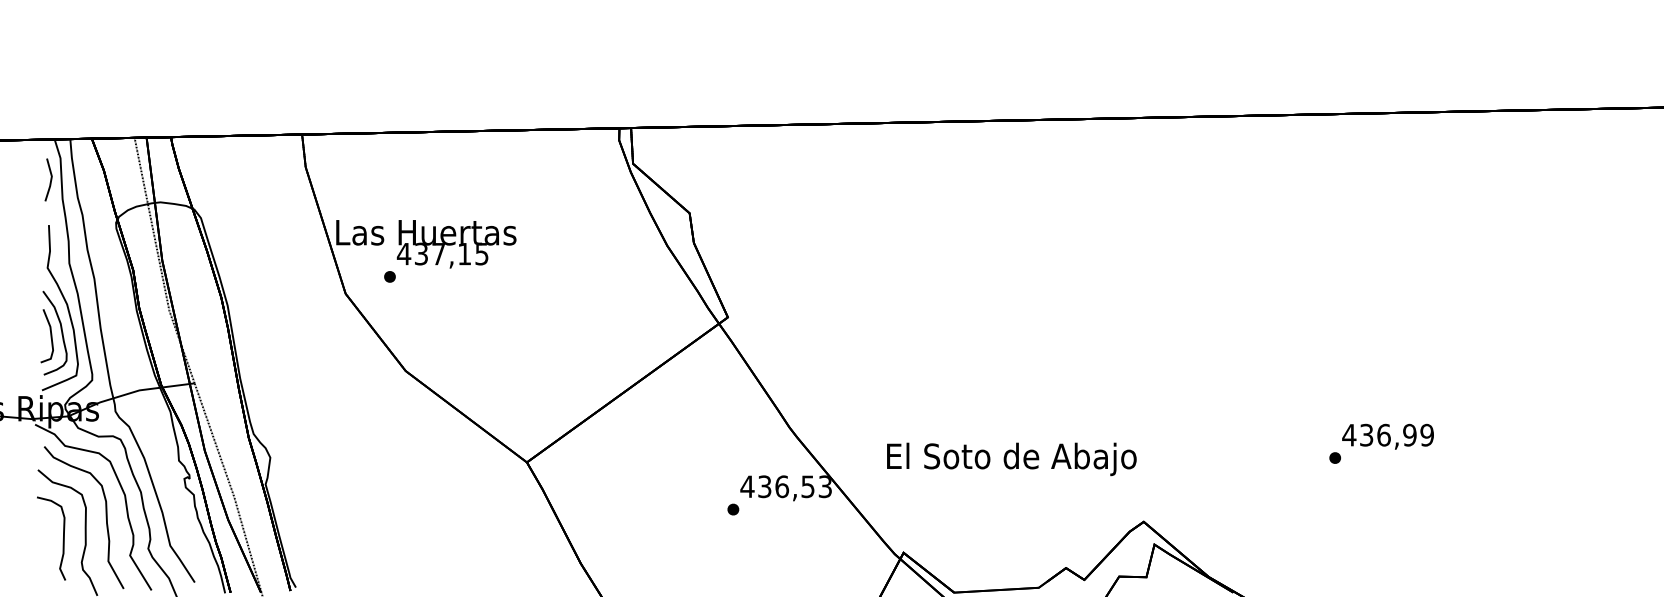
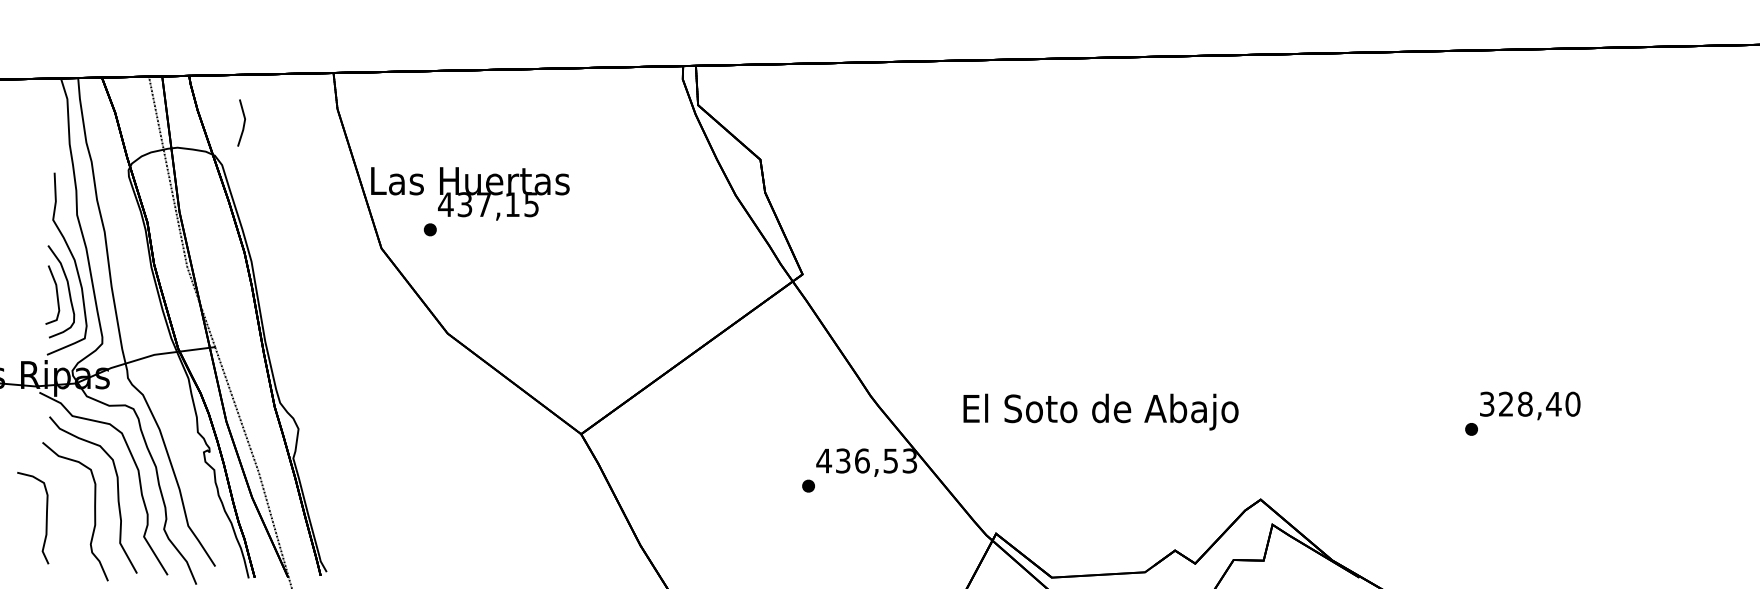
line: (50, 179) -> (243, 122), moved
text: (1388, 434) -> (1530, 403), 436,99 -> 328,40
text: (1011, 459) -> (1100, 412), moved
curve: (62, 540) -> (45, 520), moved

